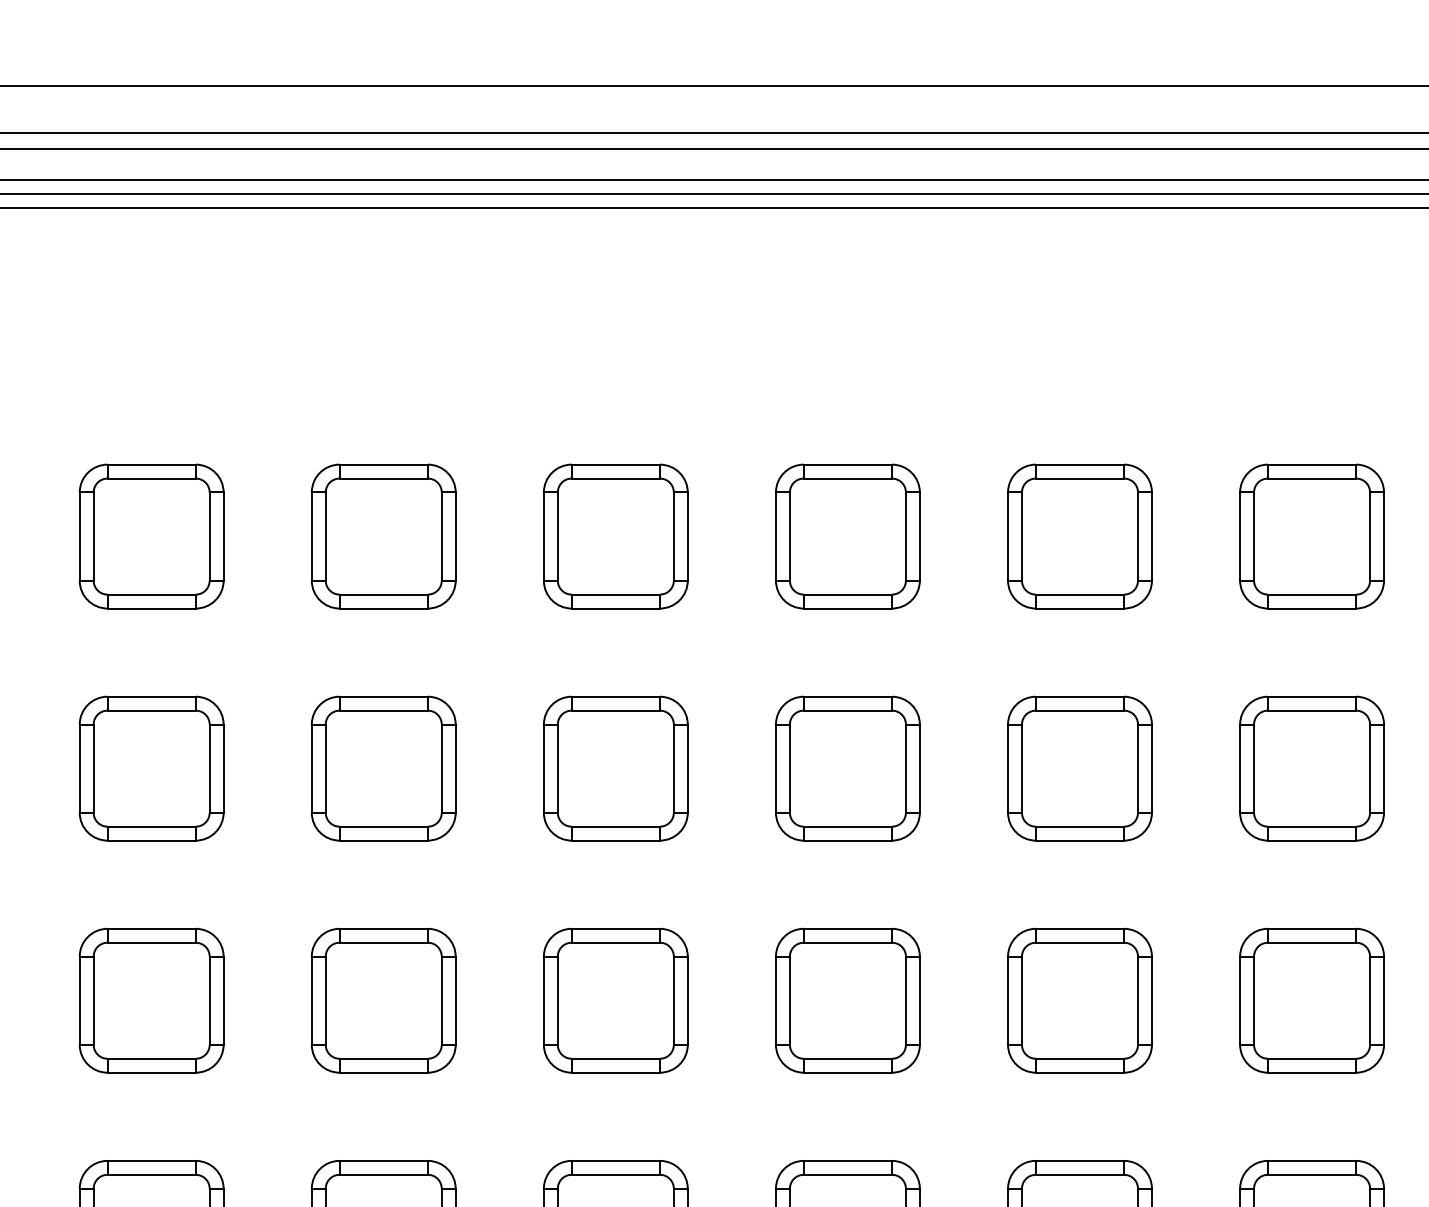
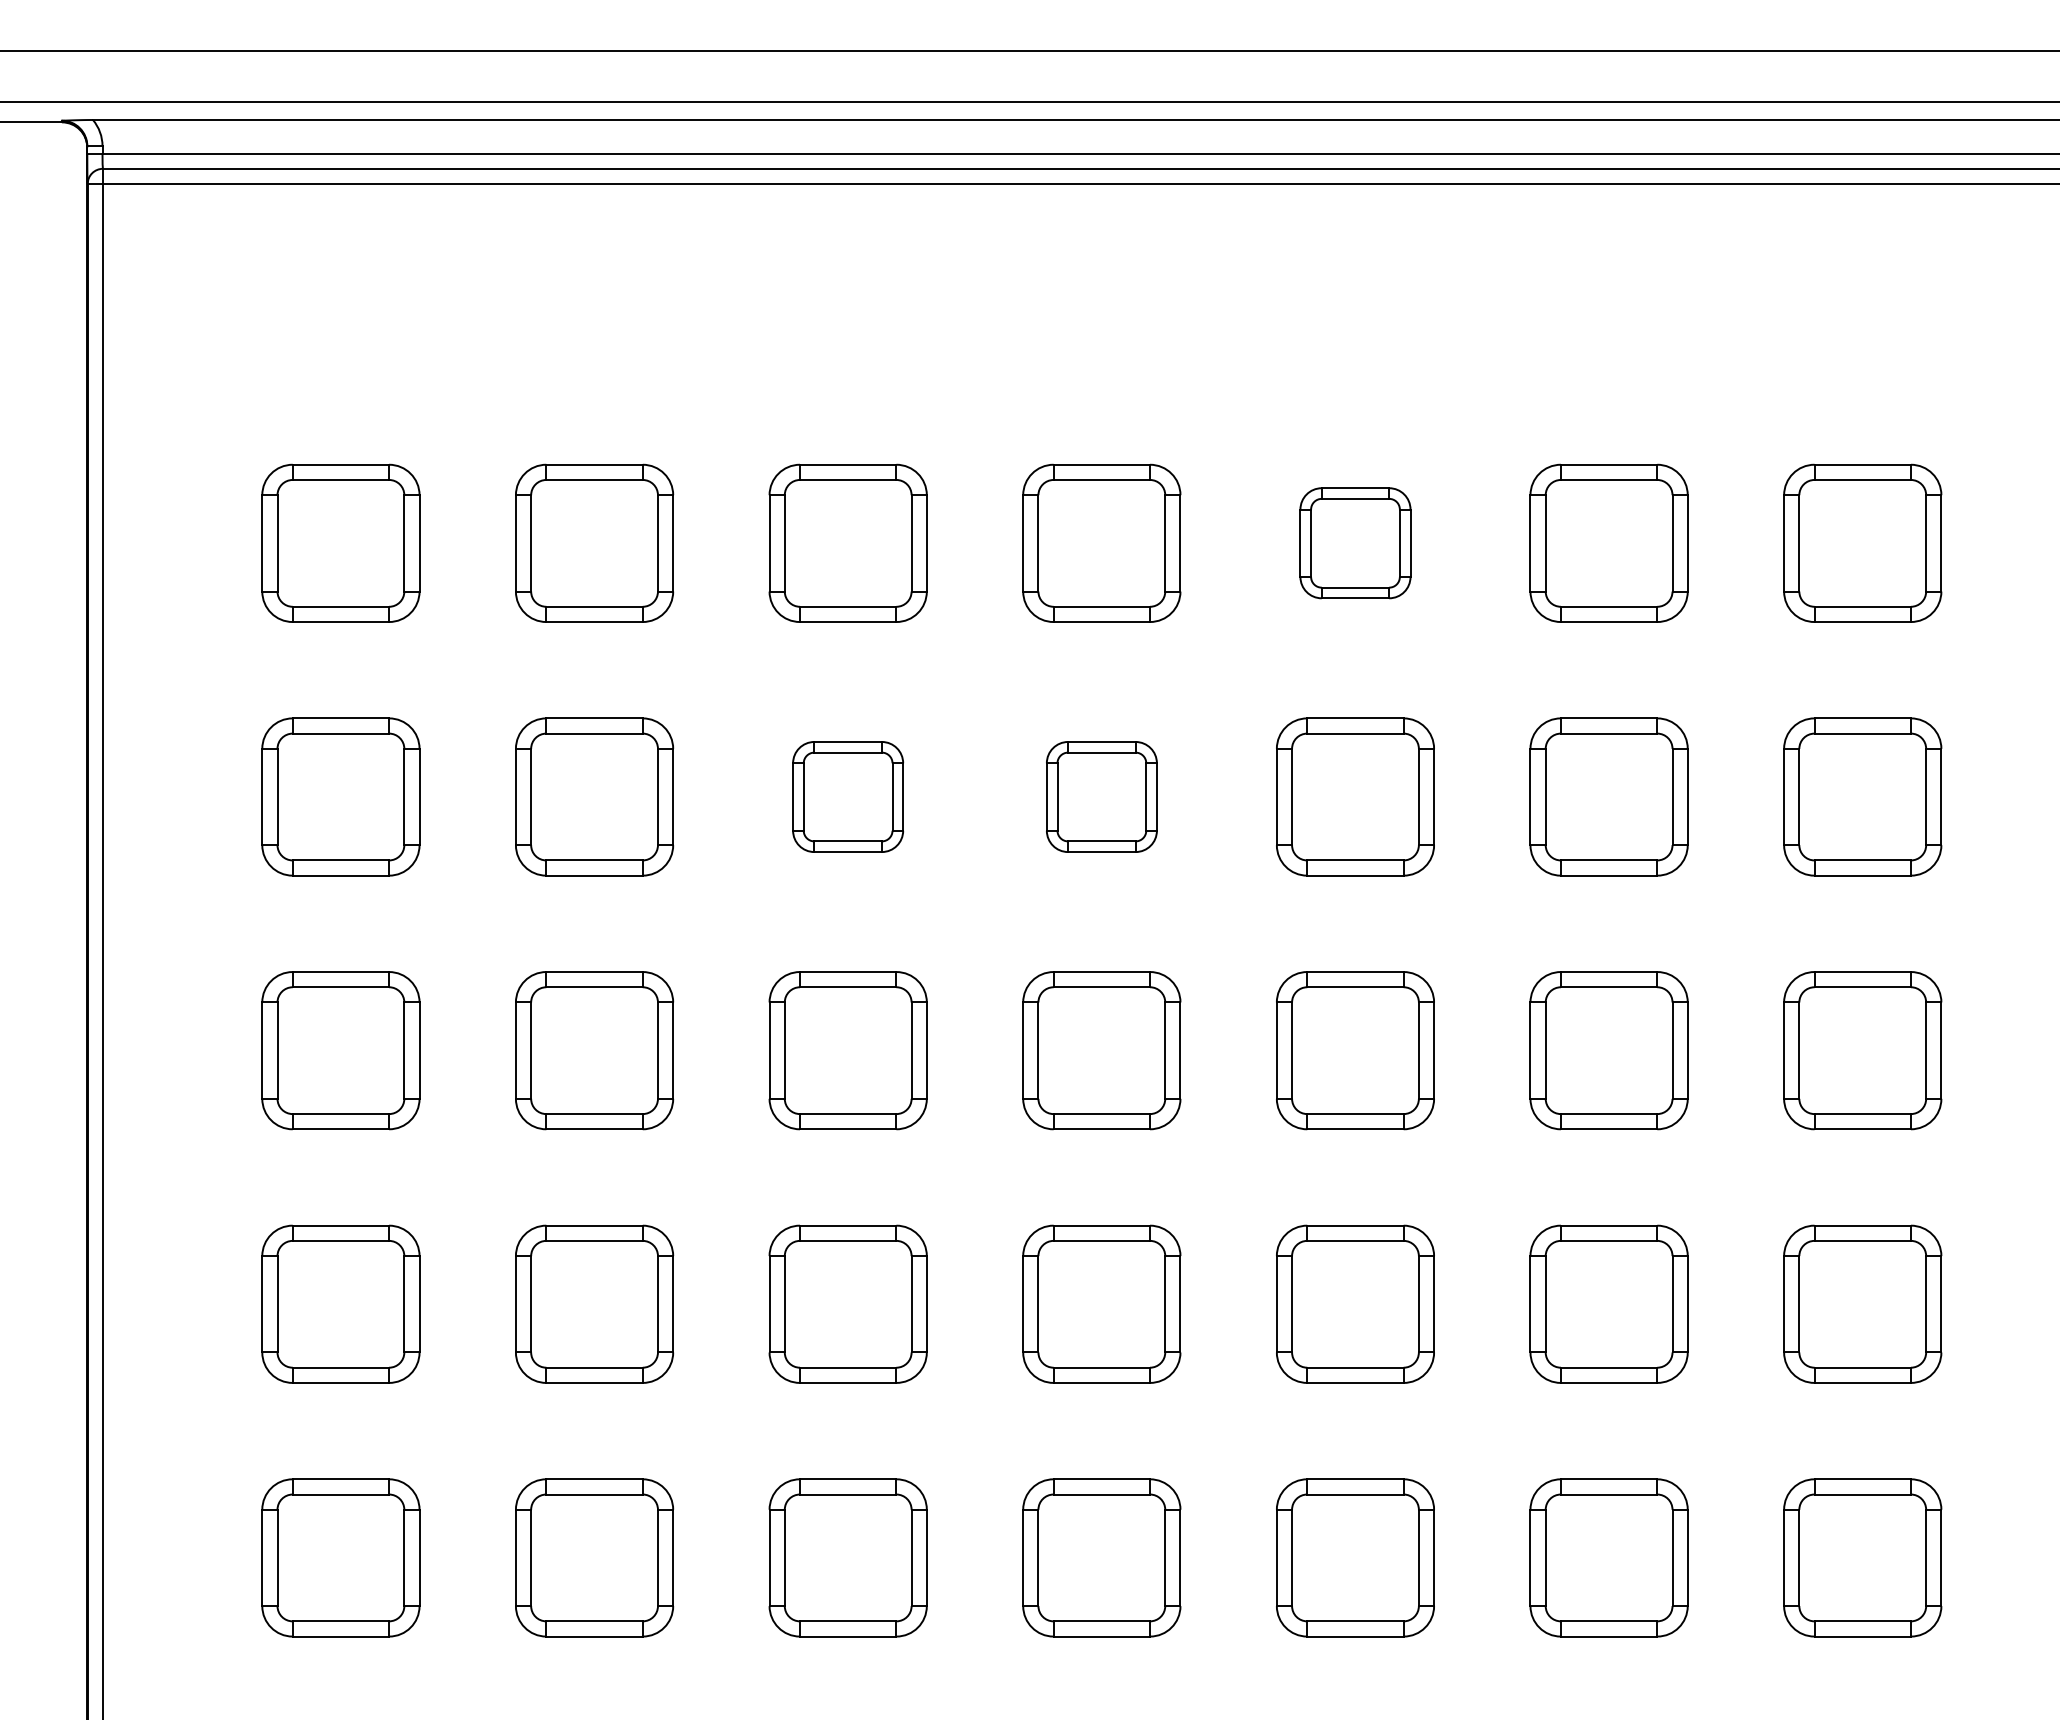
part: (1080, 535) -> (1355, 542), size x0.7
part: (615, 768) -> (847, 796), size x0.7
part: (847, 768) -> (1101, 796), size x0.7

